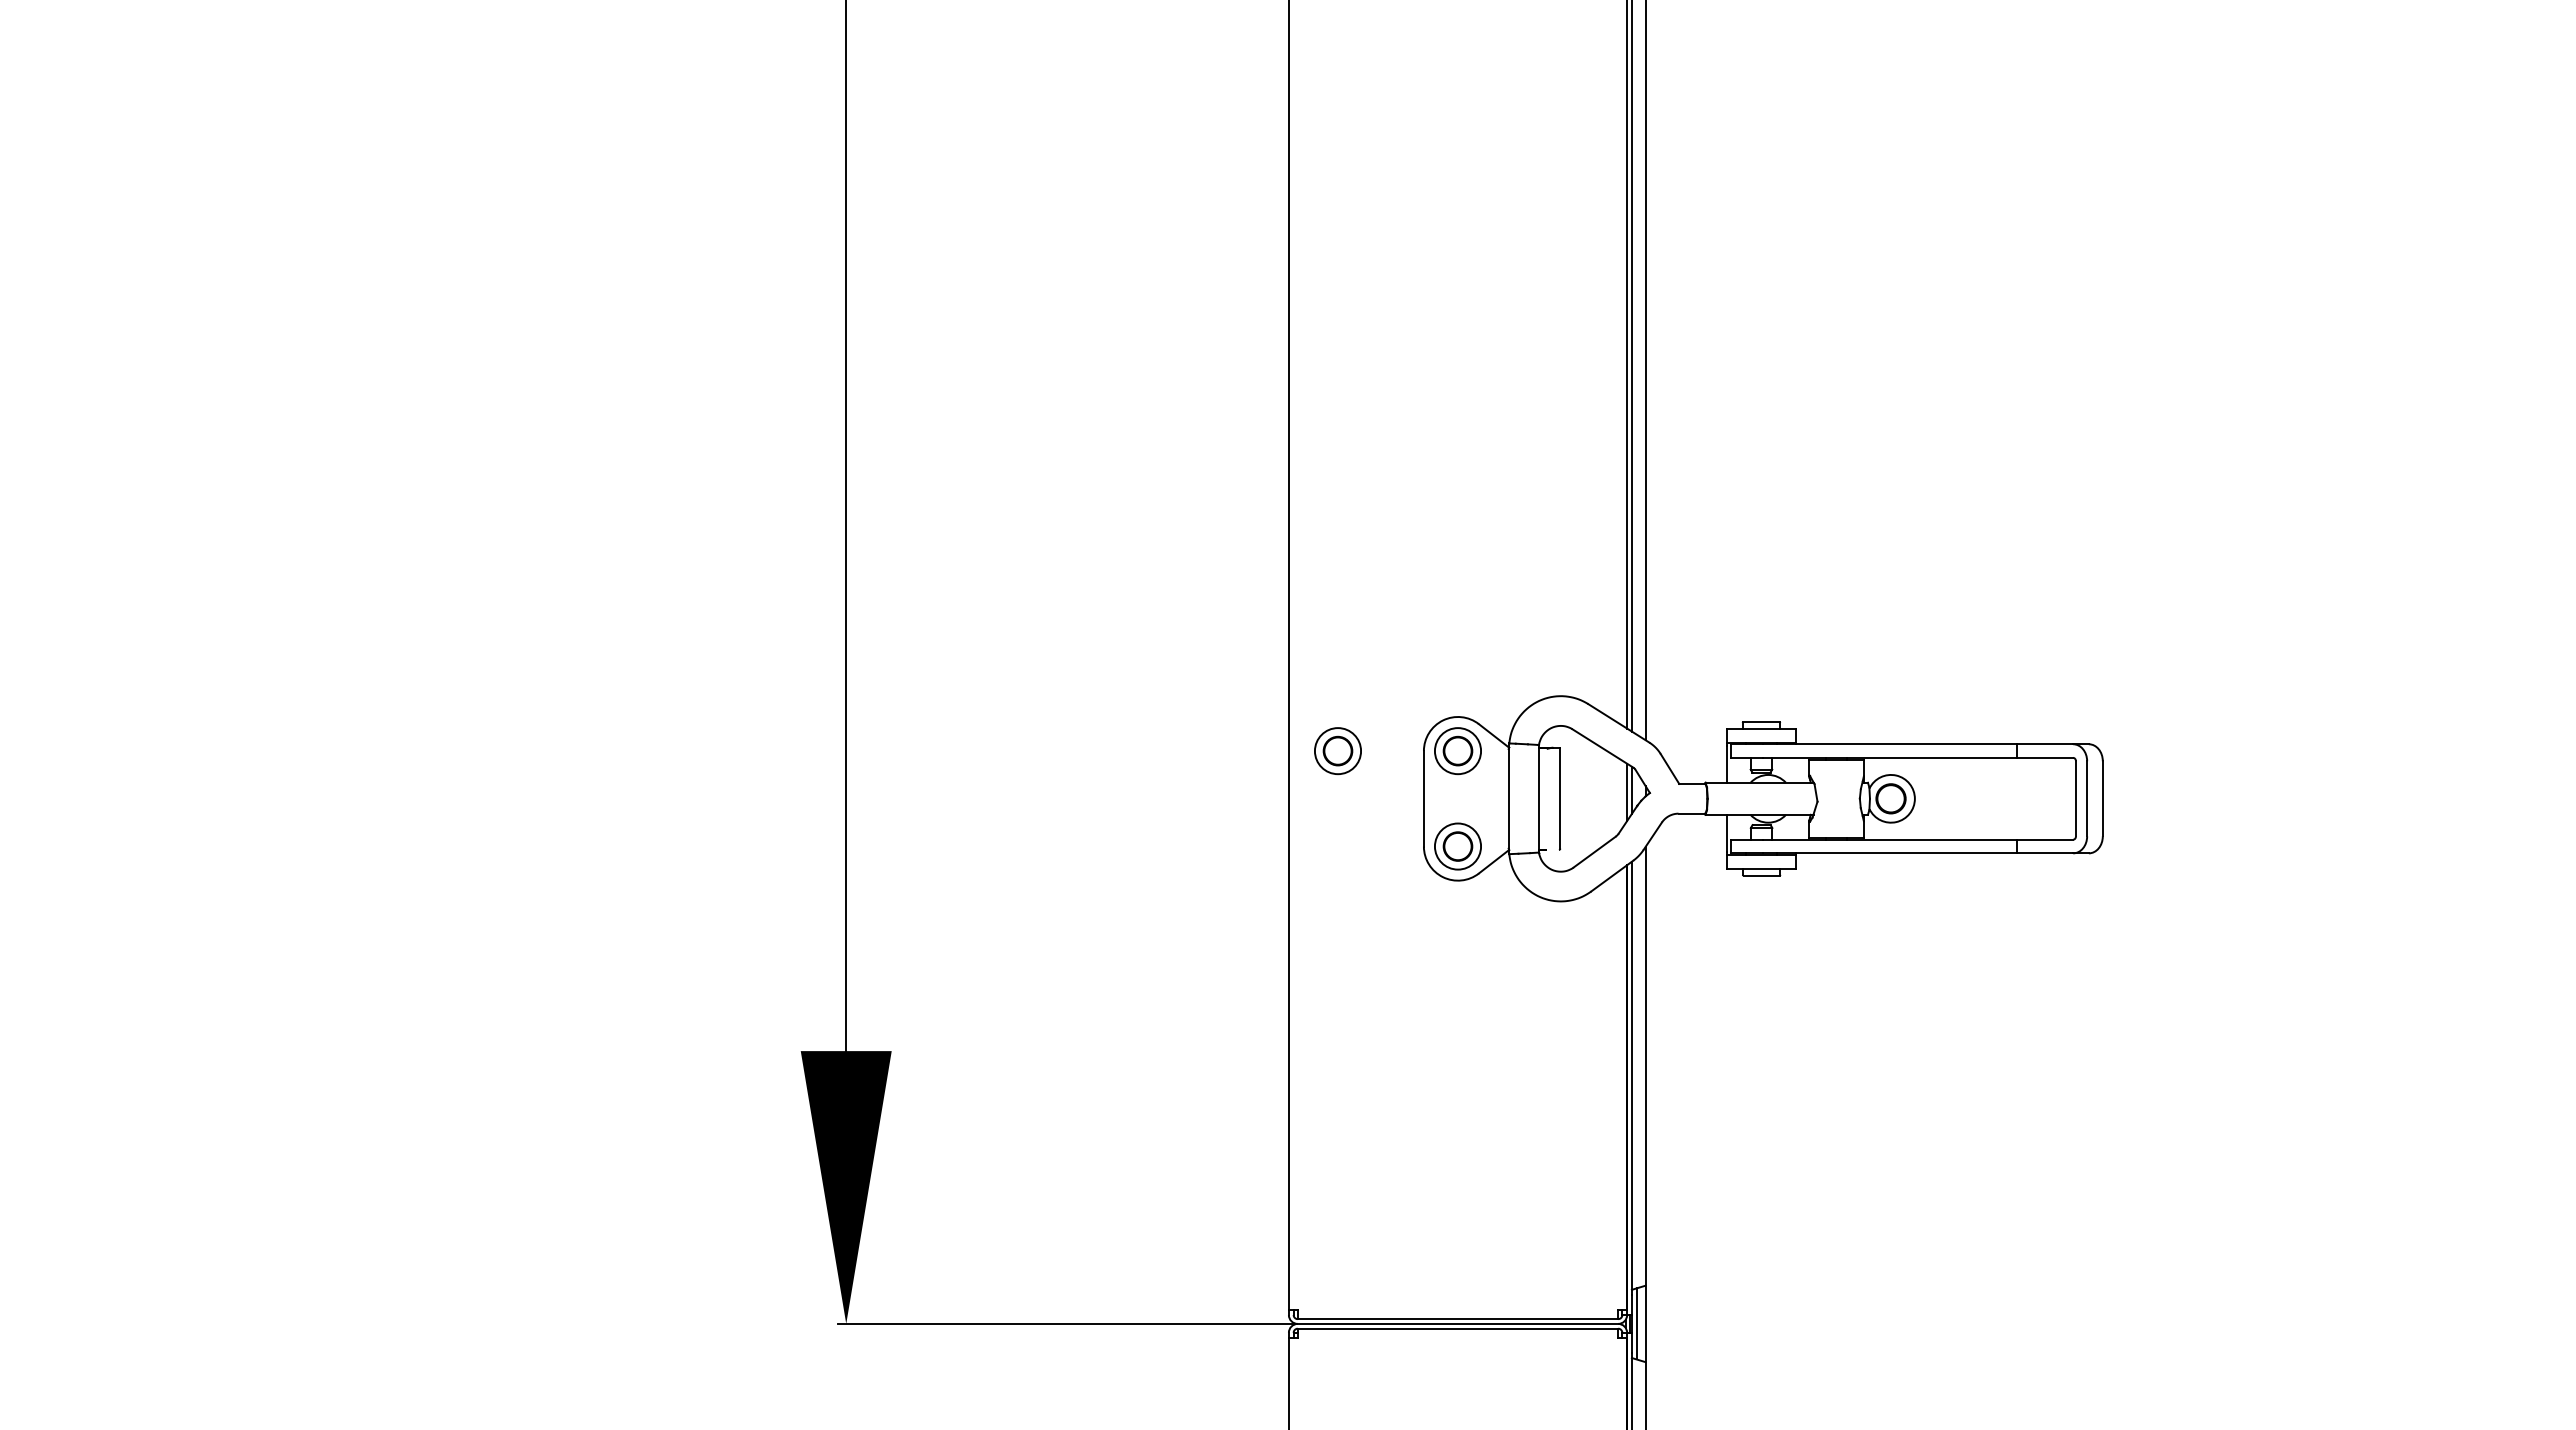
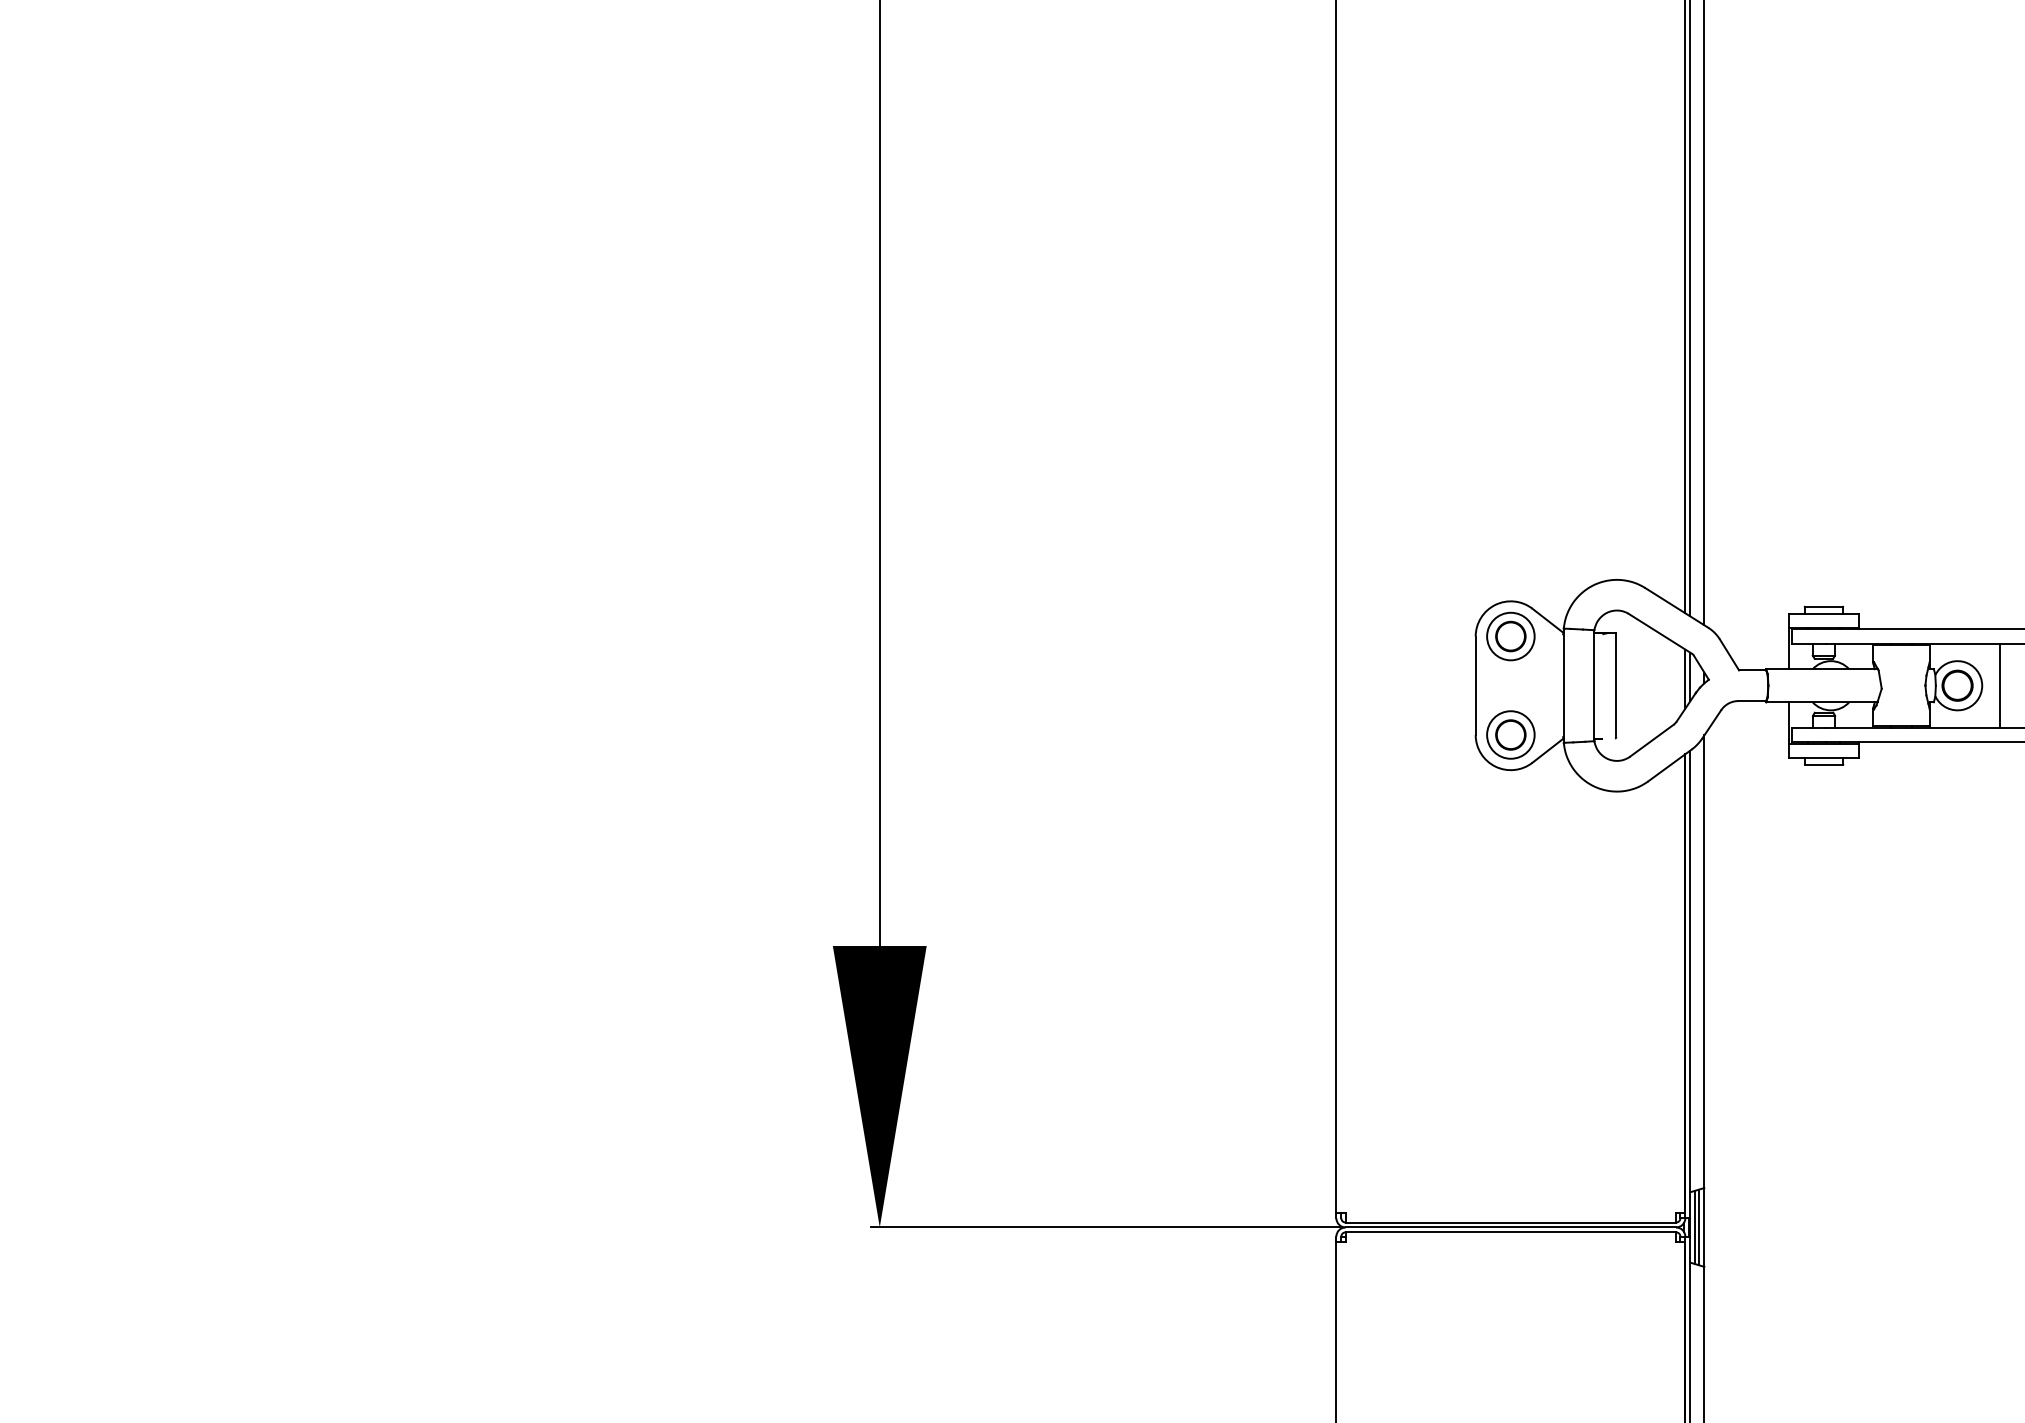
part: (1337, 751) -> (1386, 636), removed
line: (1931, 798) -> (1999, 685), added
line: (1640, 1323) -> (1699, 1227), added

